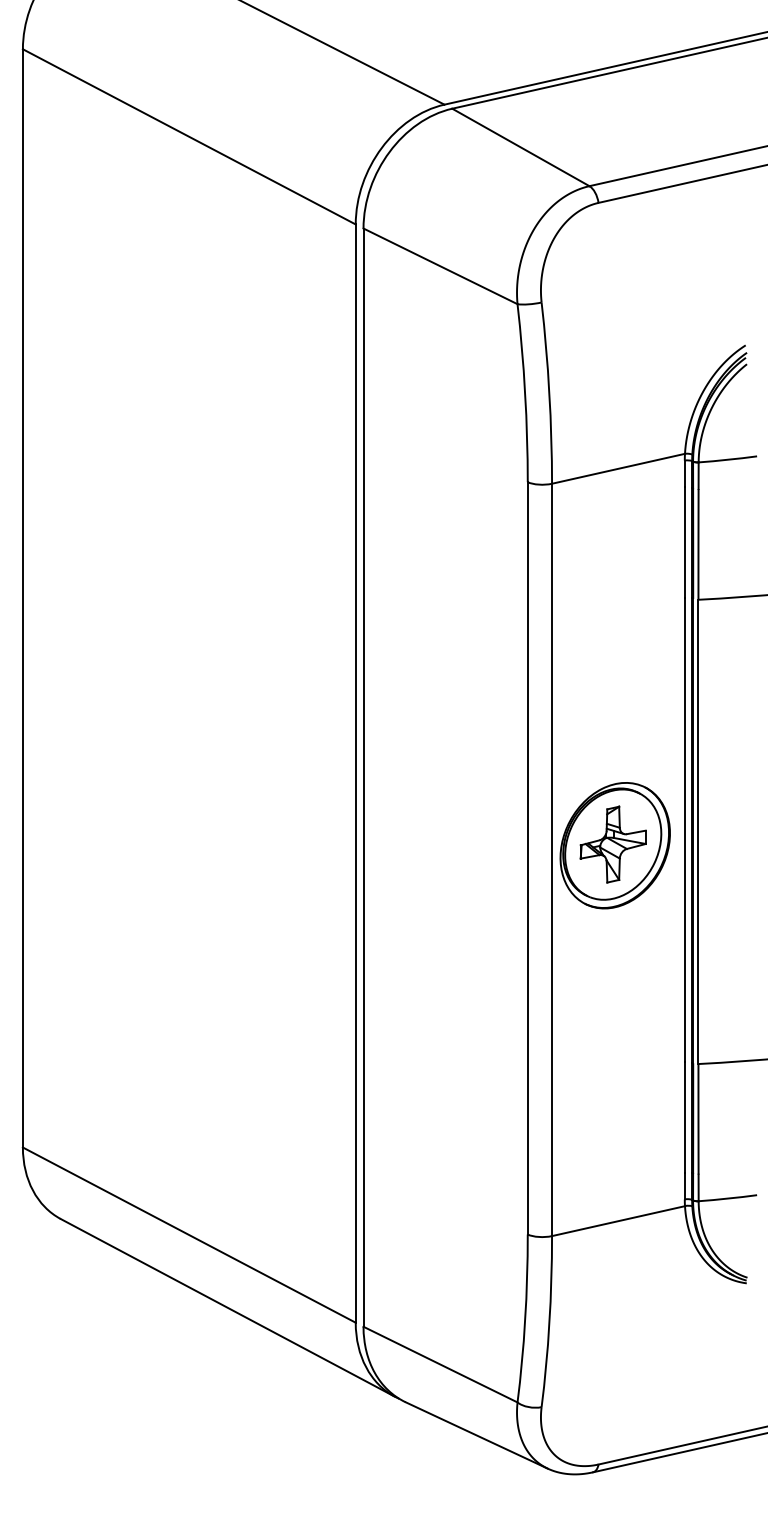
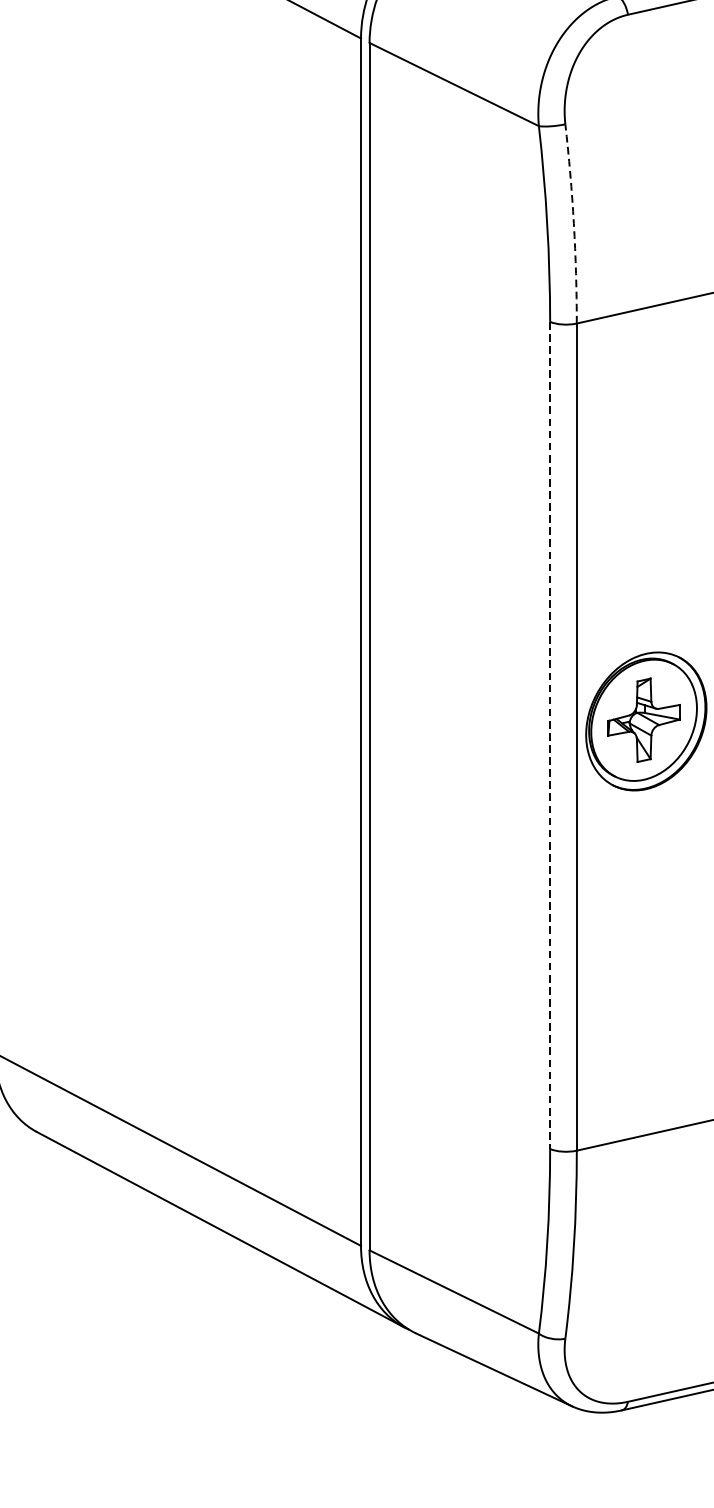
arc: (549, 392) -> (574, 223), solid -> dashed
line: (527, 858) -> (549, 735), solid -> dashed

